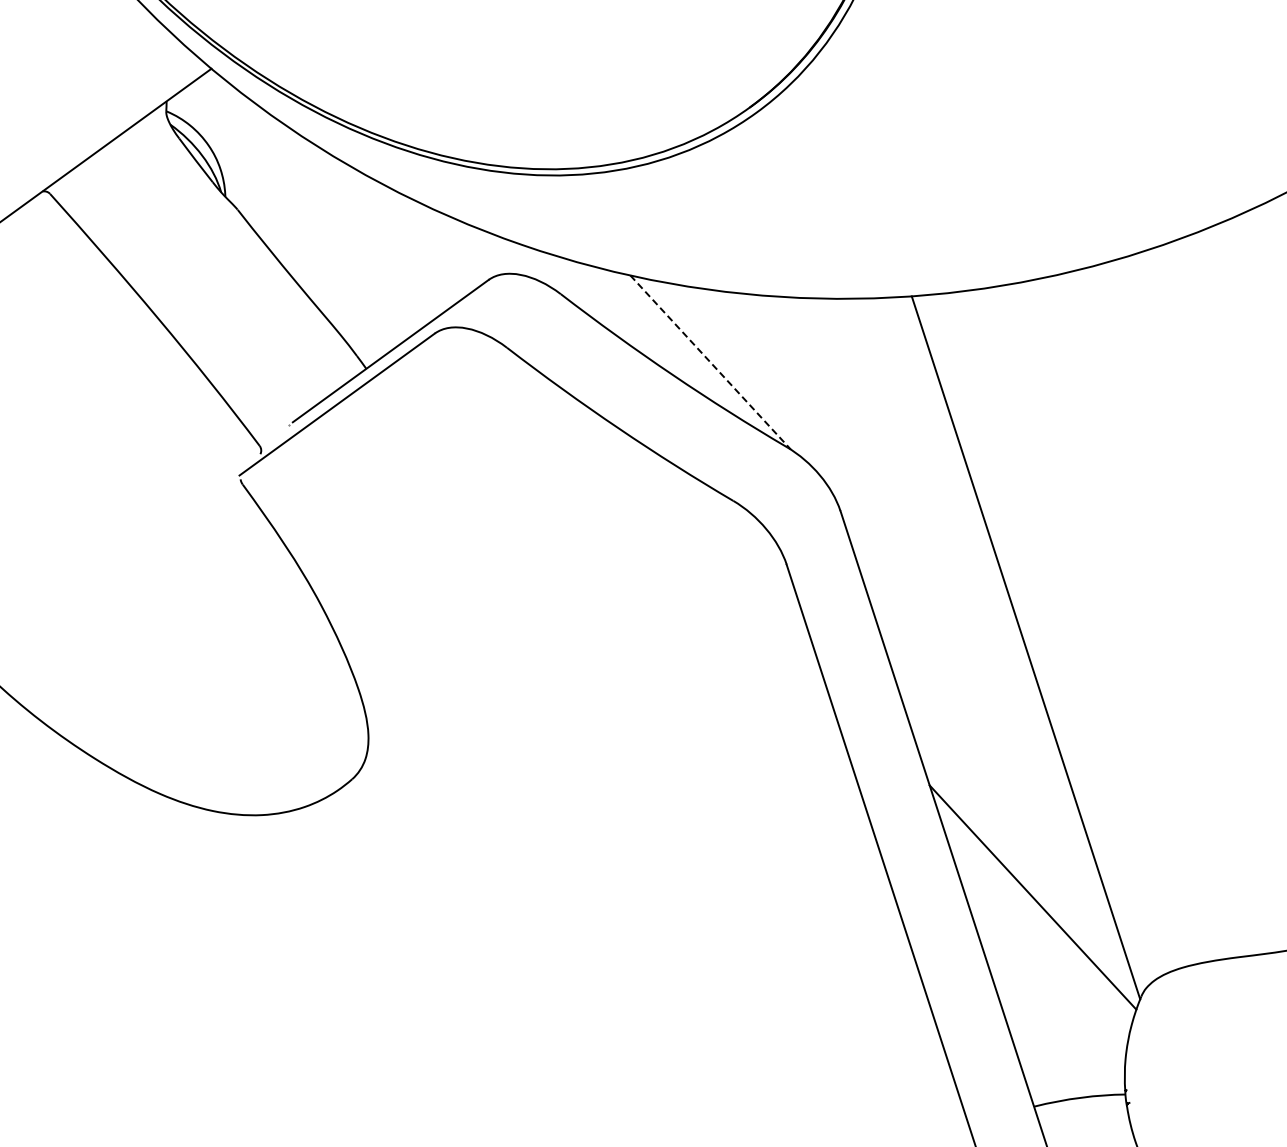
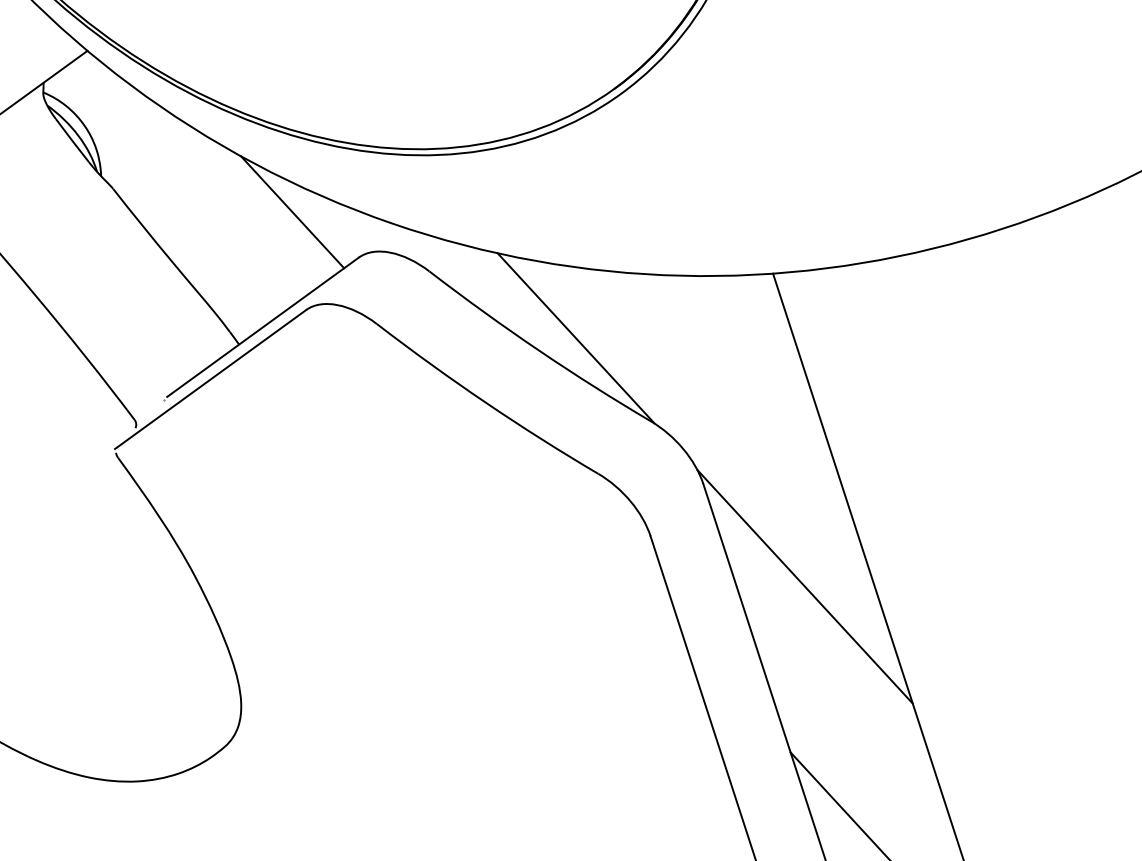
line: (420, 233) -> (292, 212), added
line: (710, 362) -> (576, 338), dashed -> solid
line: (944, 616) -> (805, 587), added

